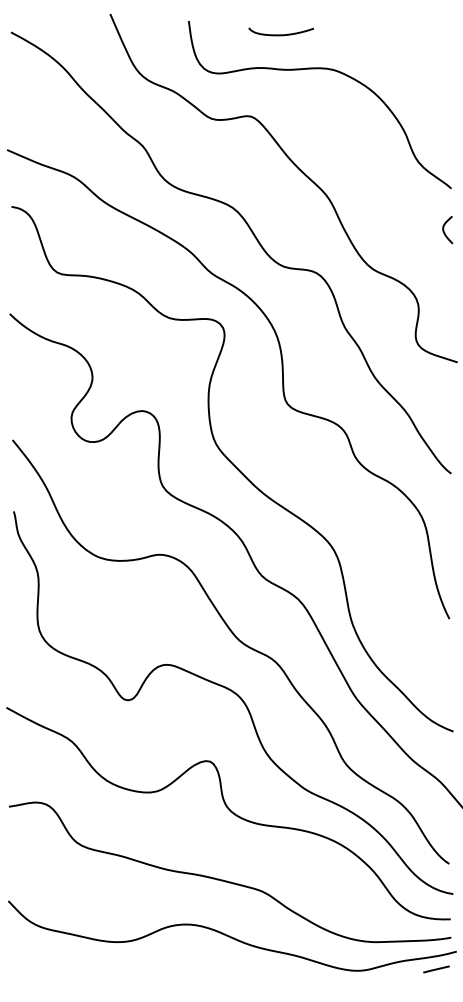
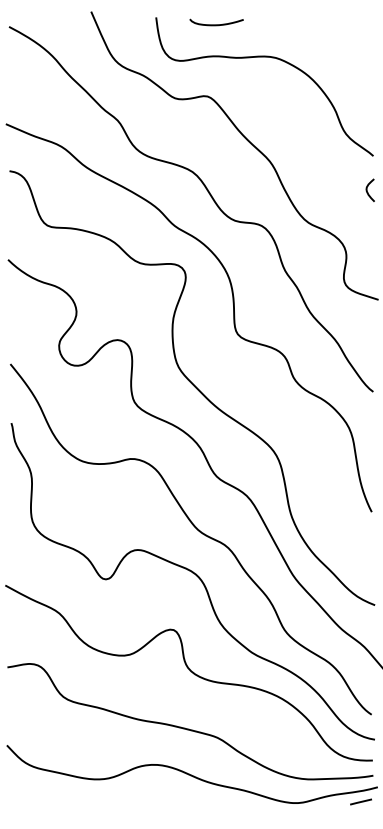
curve: (281, 34) -> (216, 24), moved

